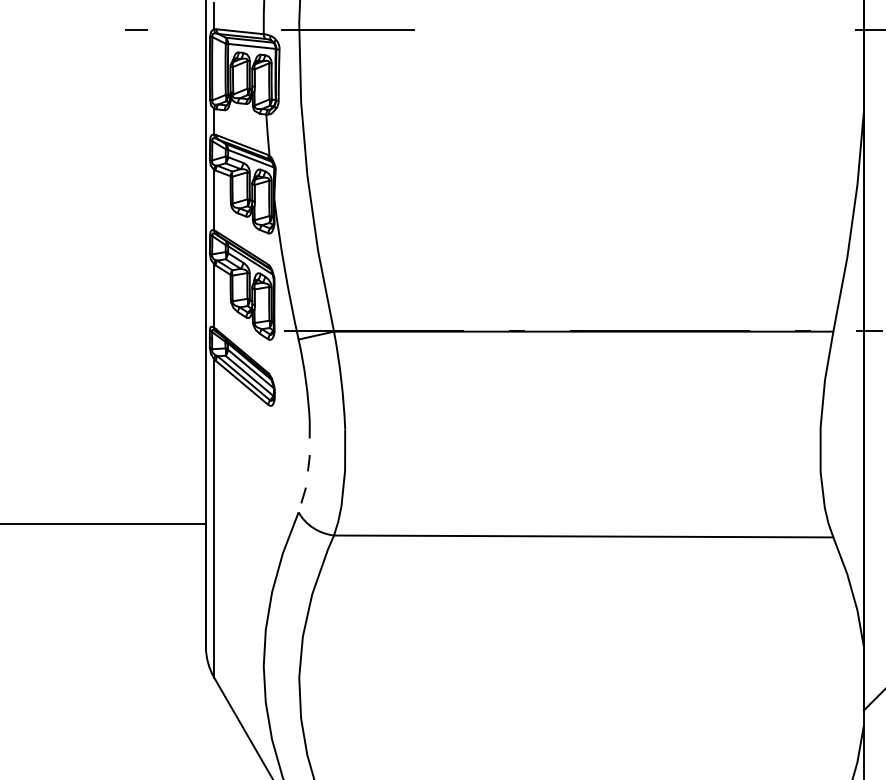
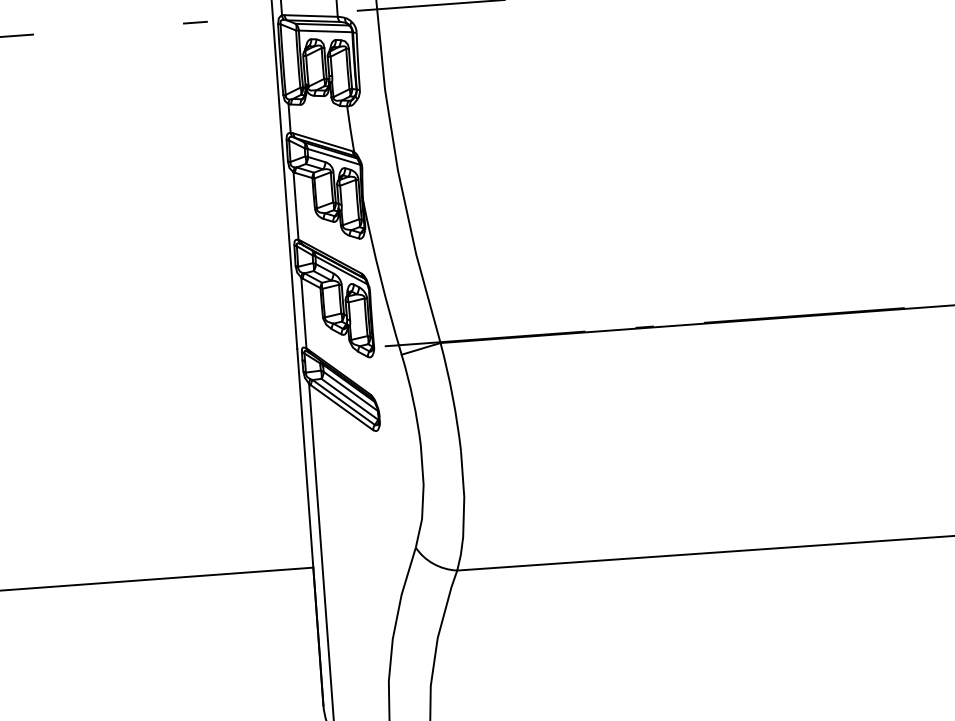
line: (308, 467) -> (423, 496), dashed -> solid

